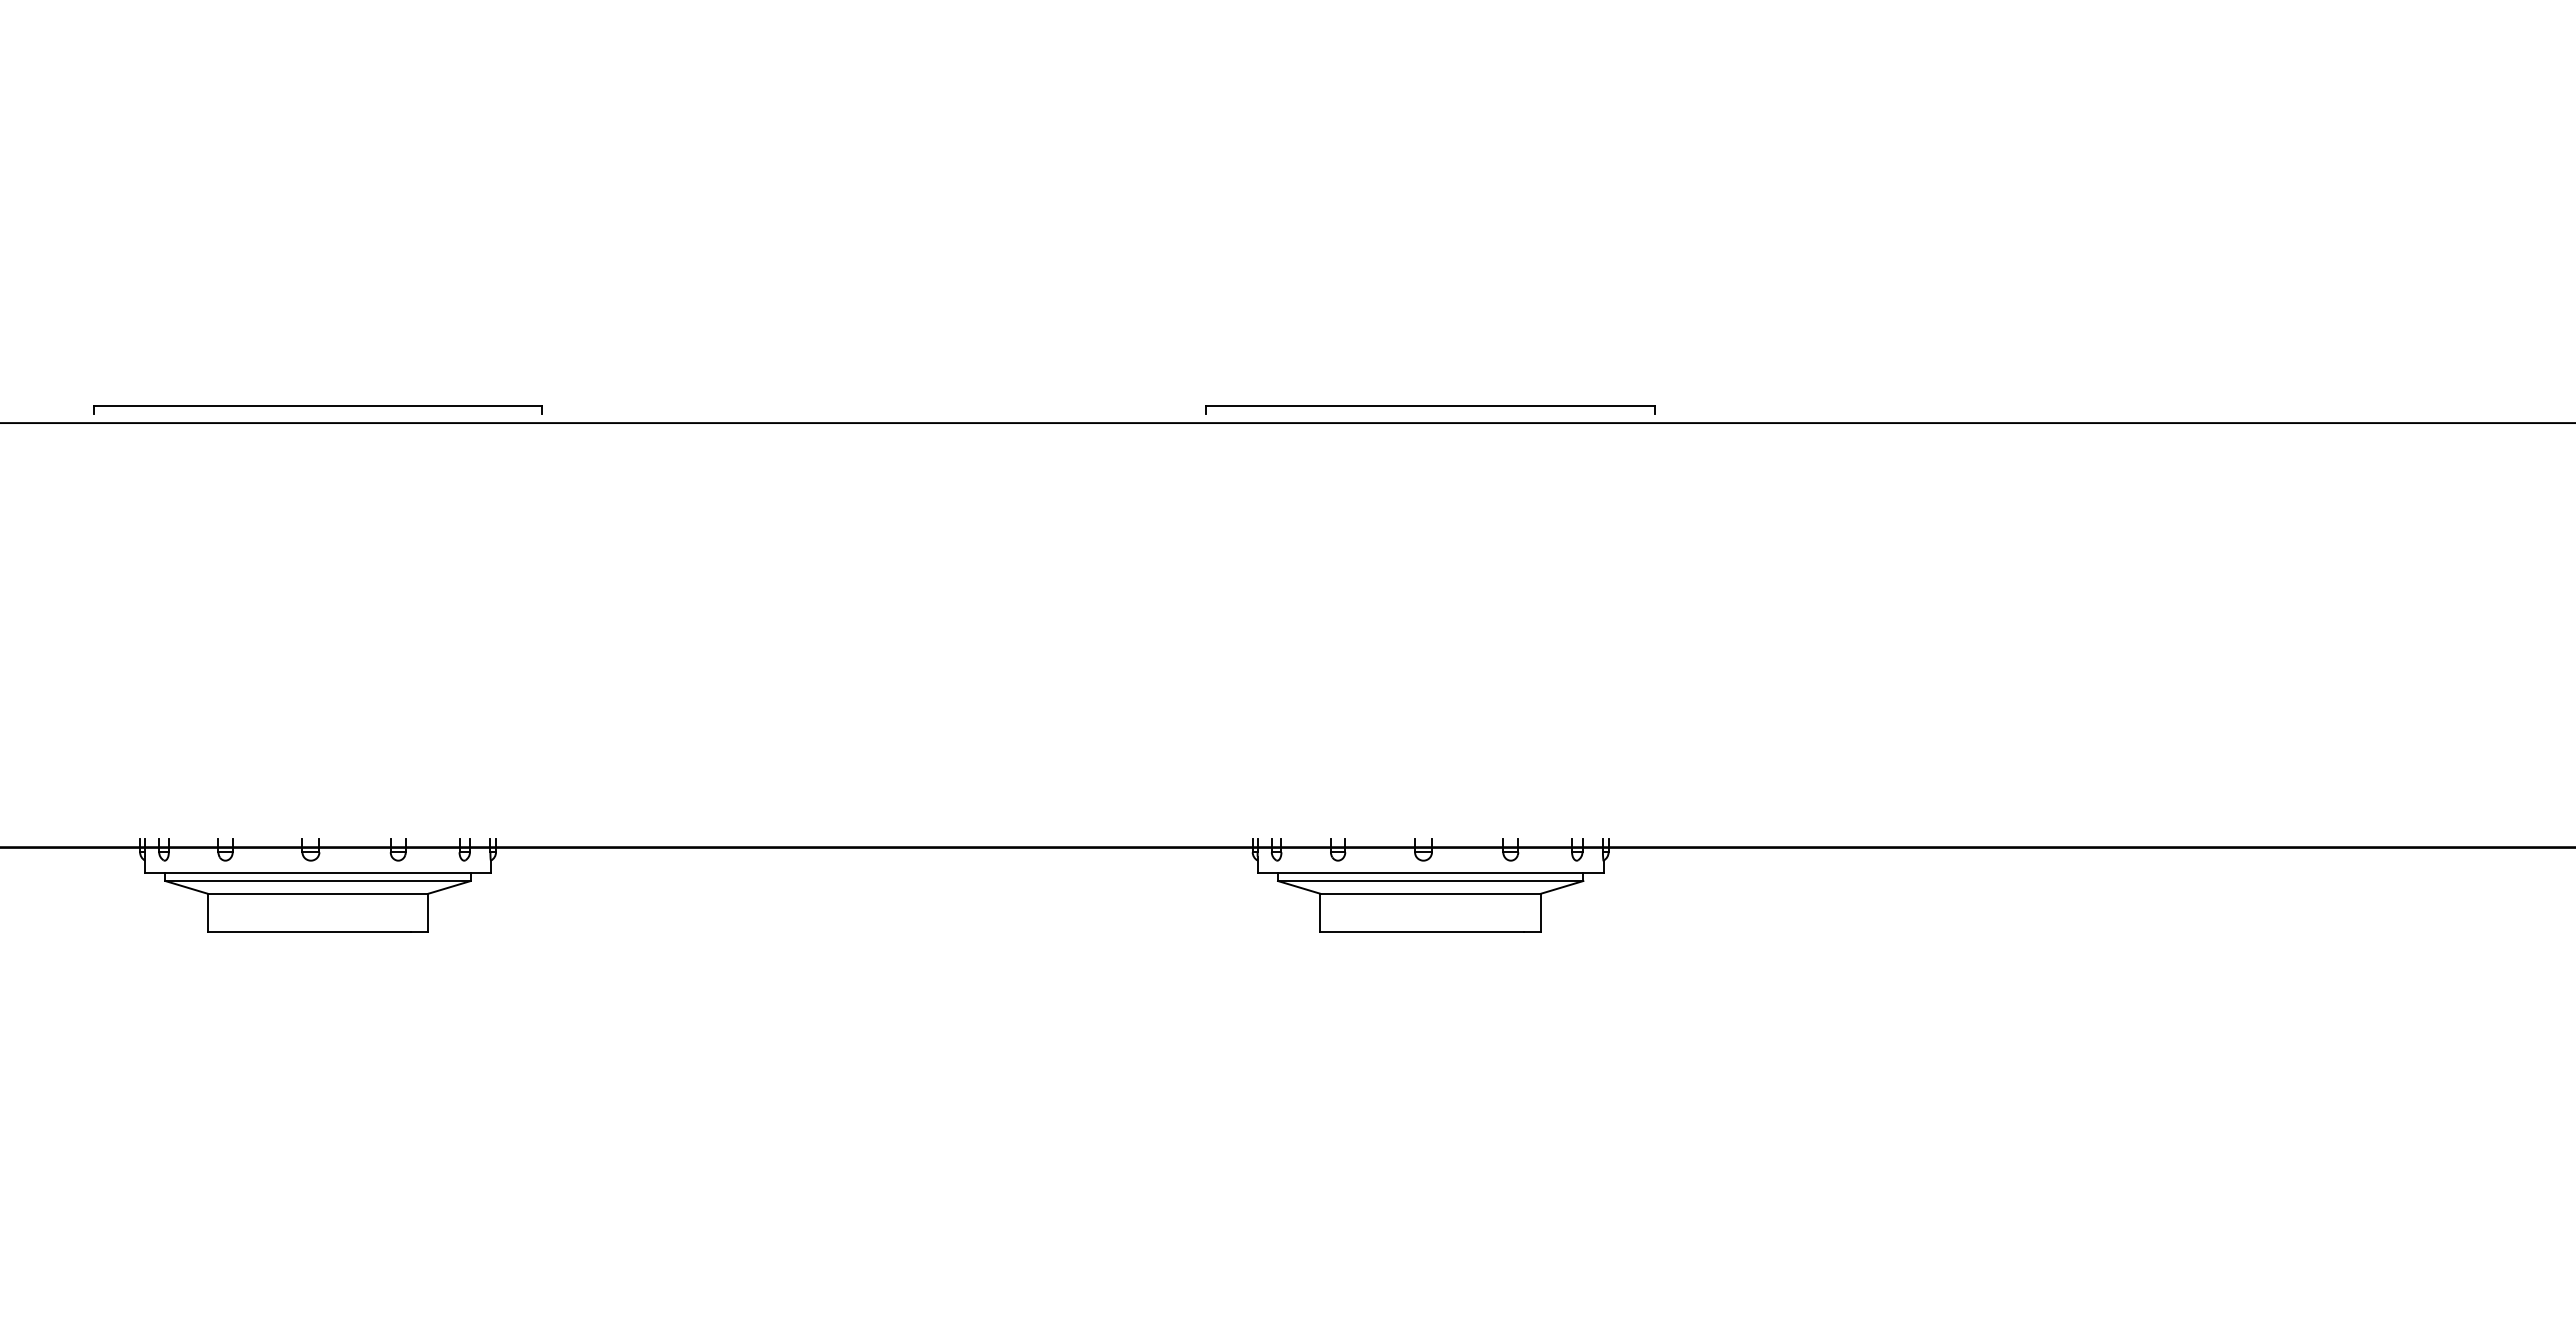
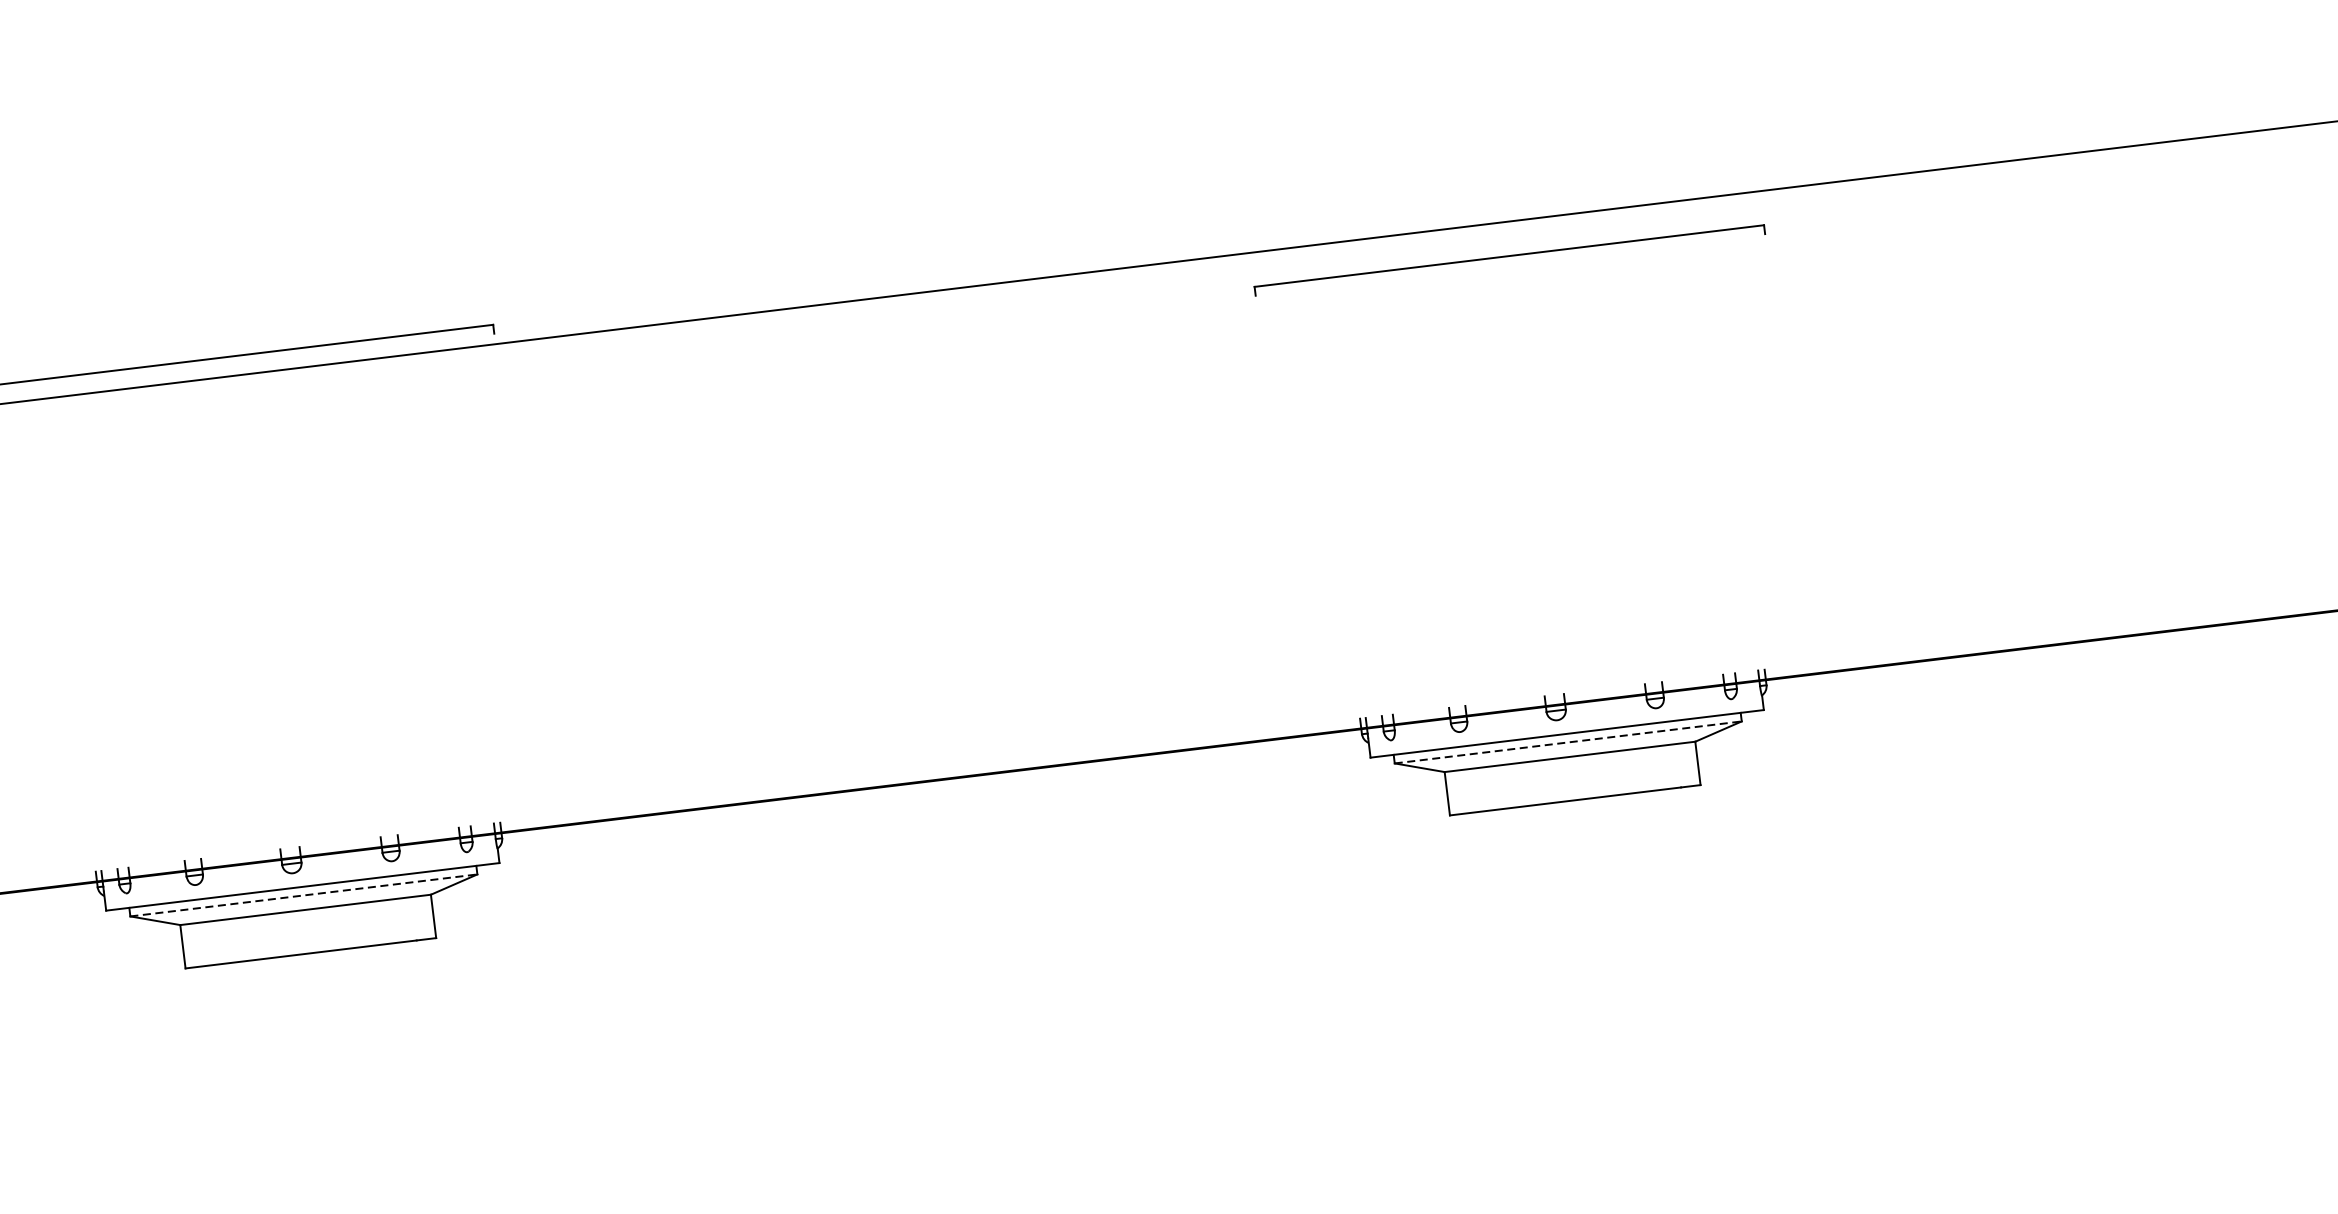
part: (1430, 409) -> (1509, 260), moved
line: (318, 881) -> (304, 895), solid -> dashed
line: (1430, 881) -> (1568, 742), solid -> dashed

